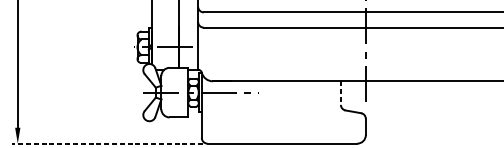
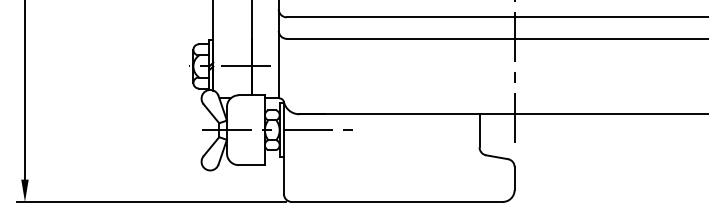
line: (340, 92) -> (479, 130), dashed -> solid
line: (106, 143) -> (150, 201), dashed -> solid

